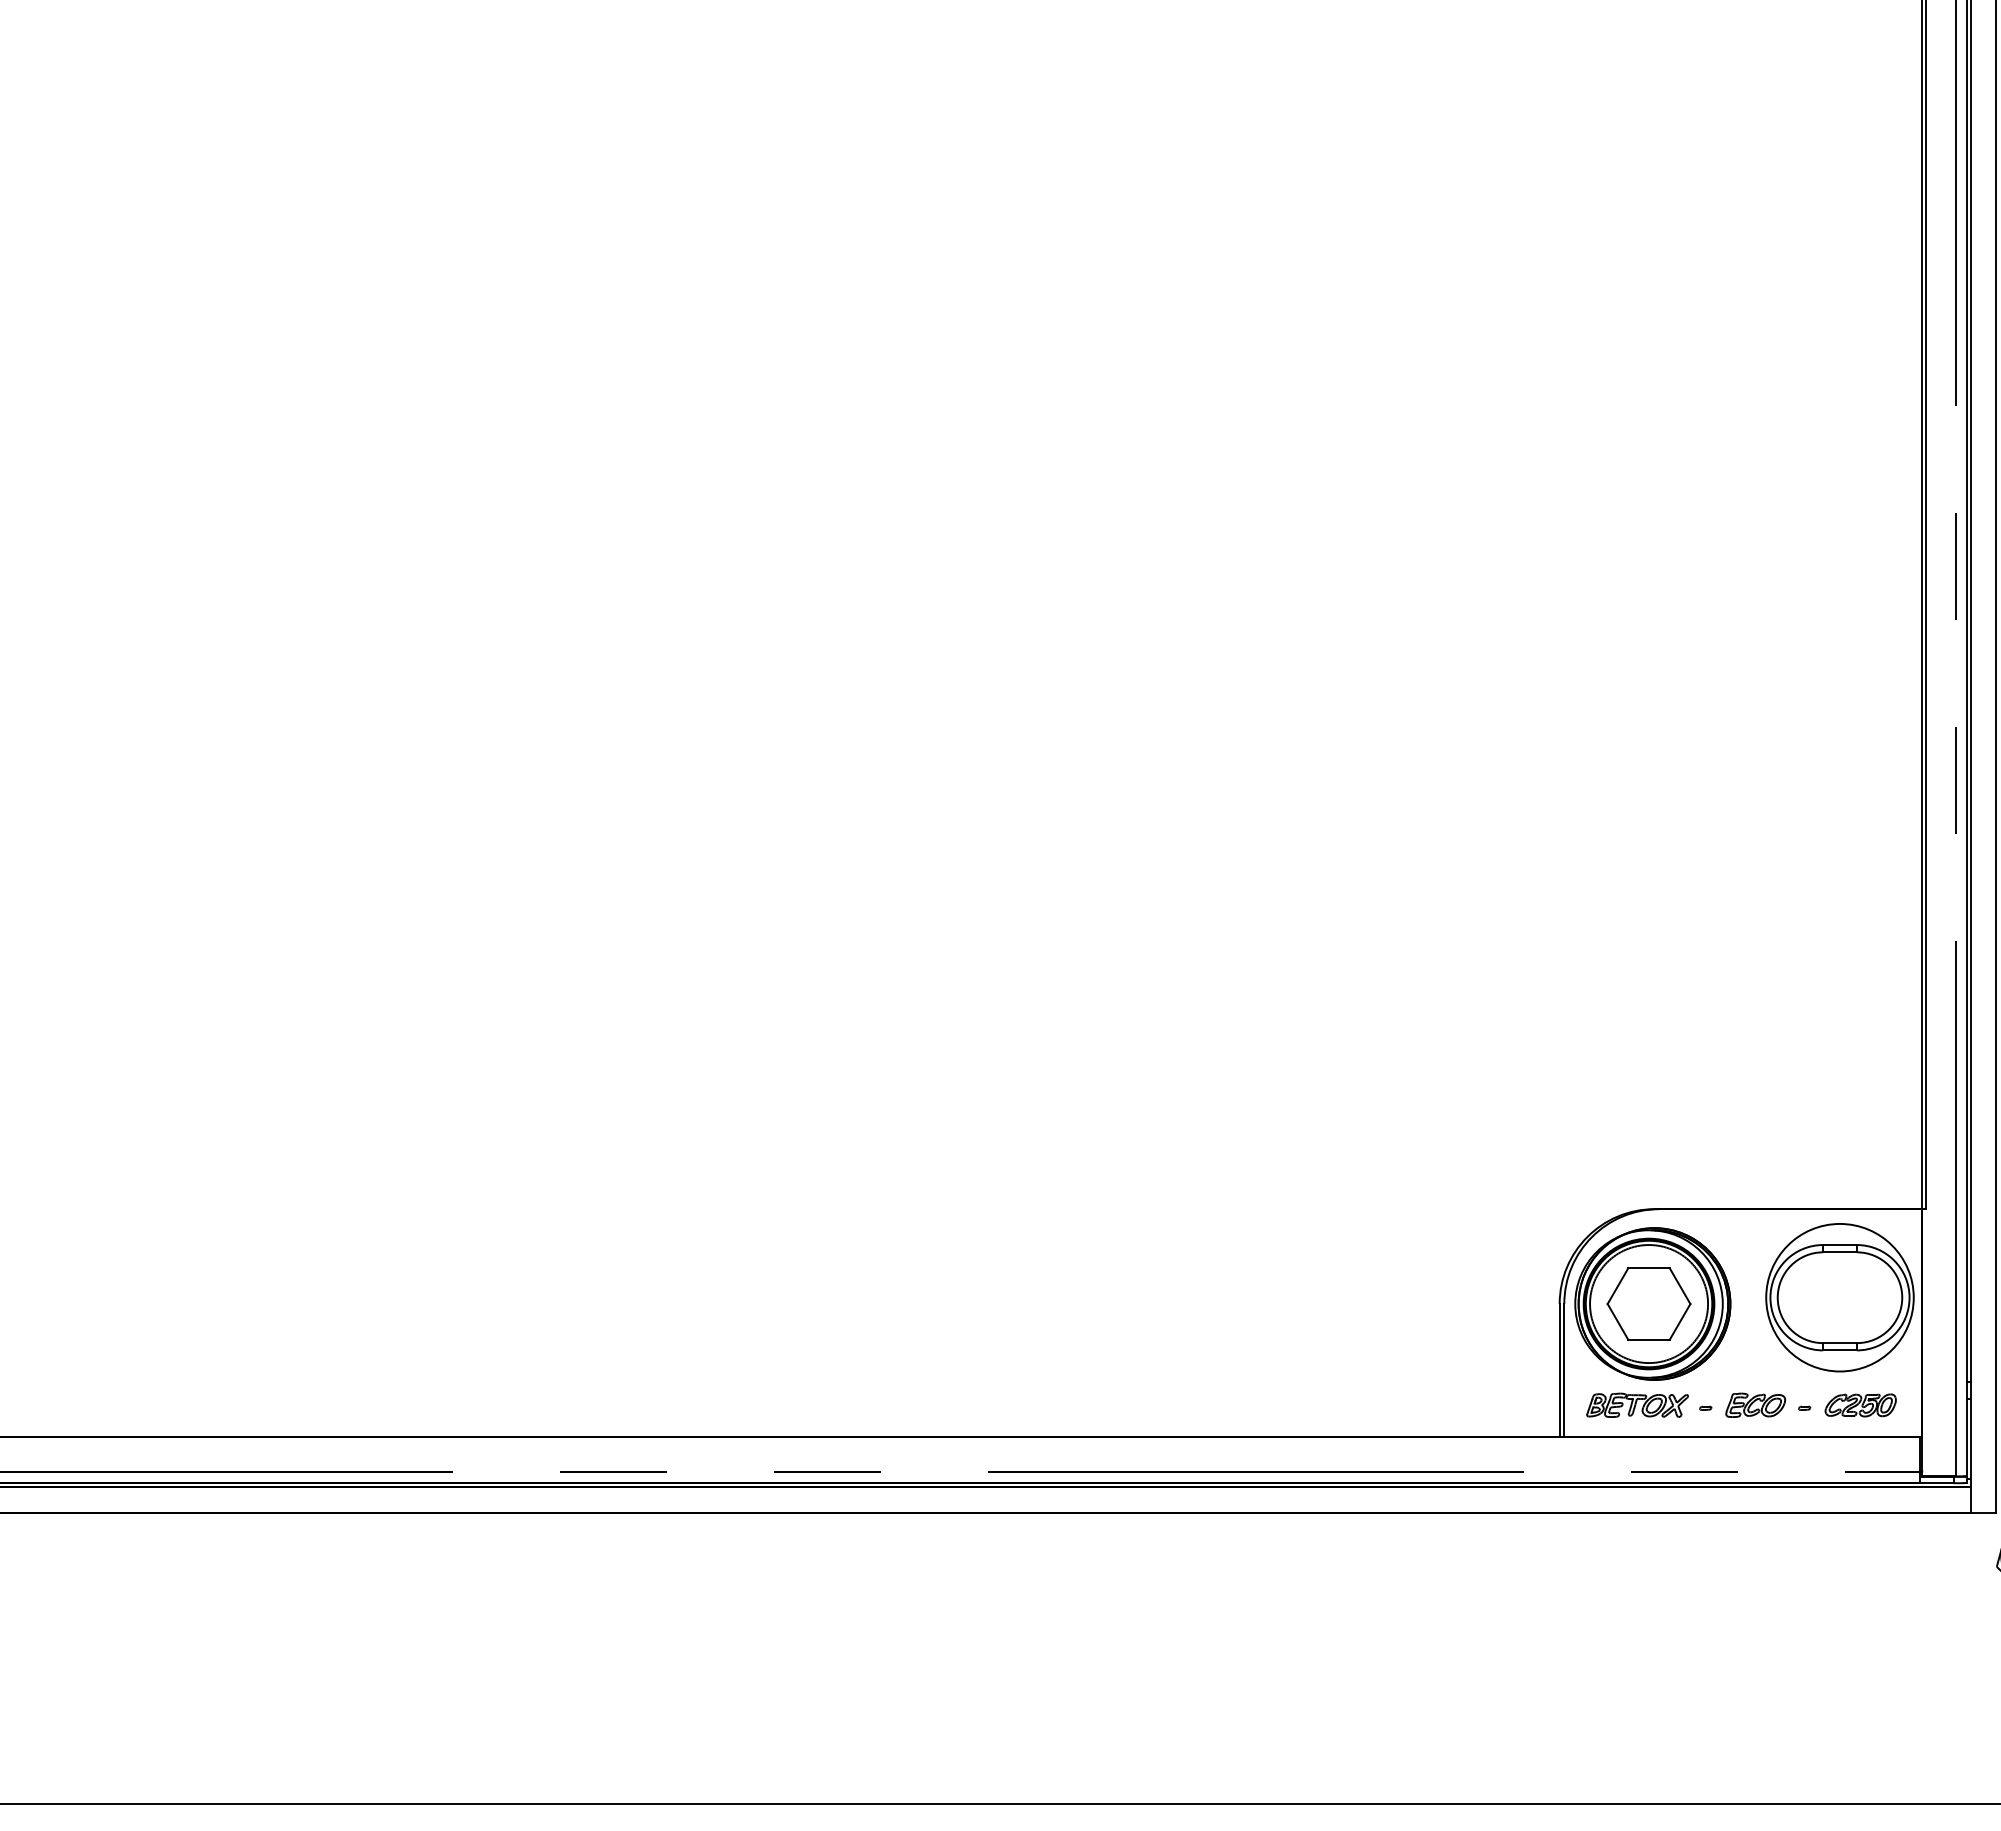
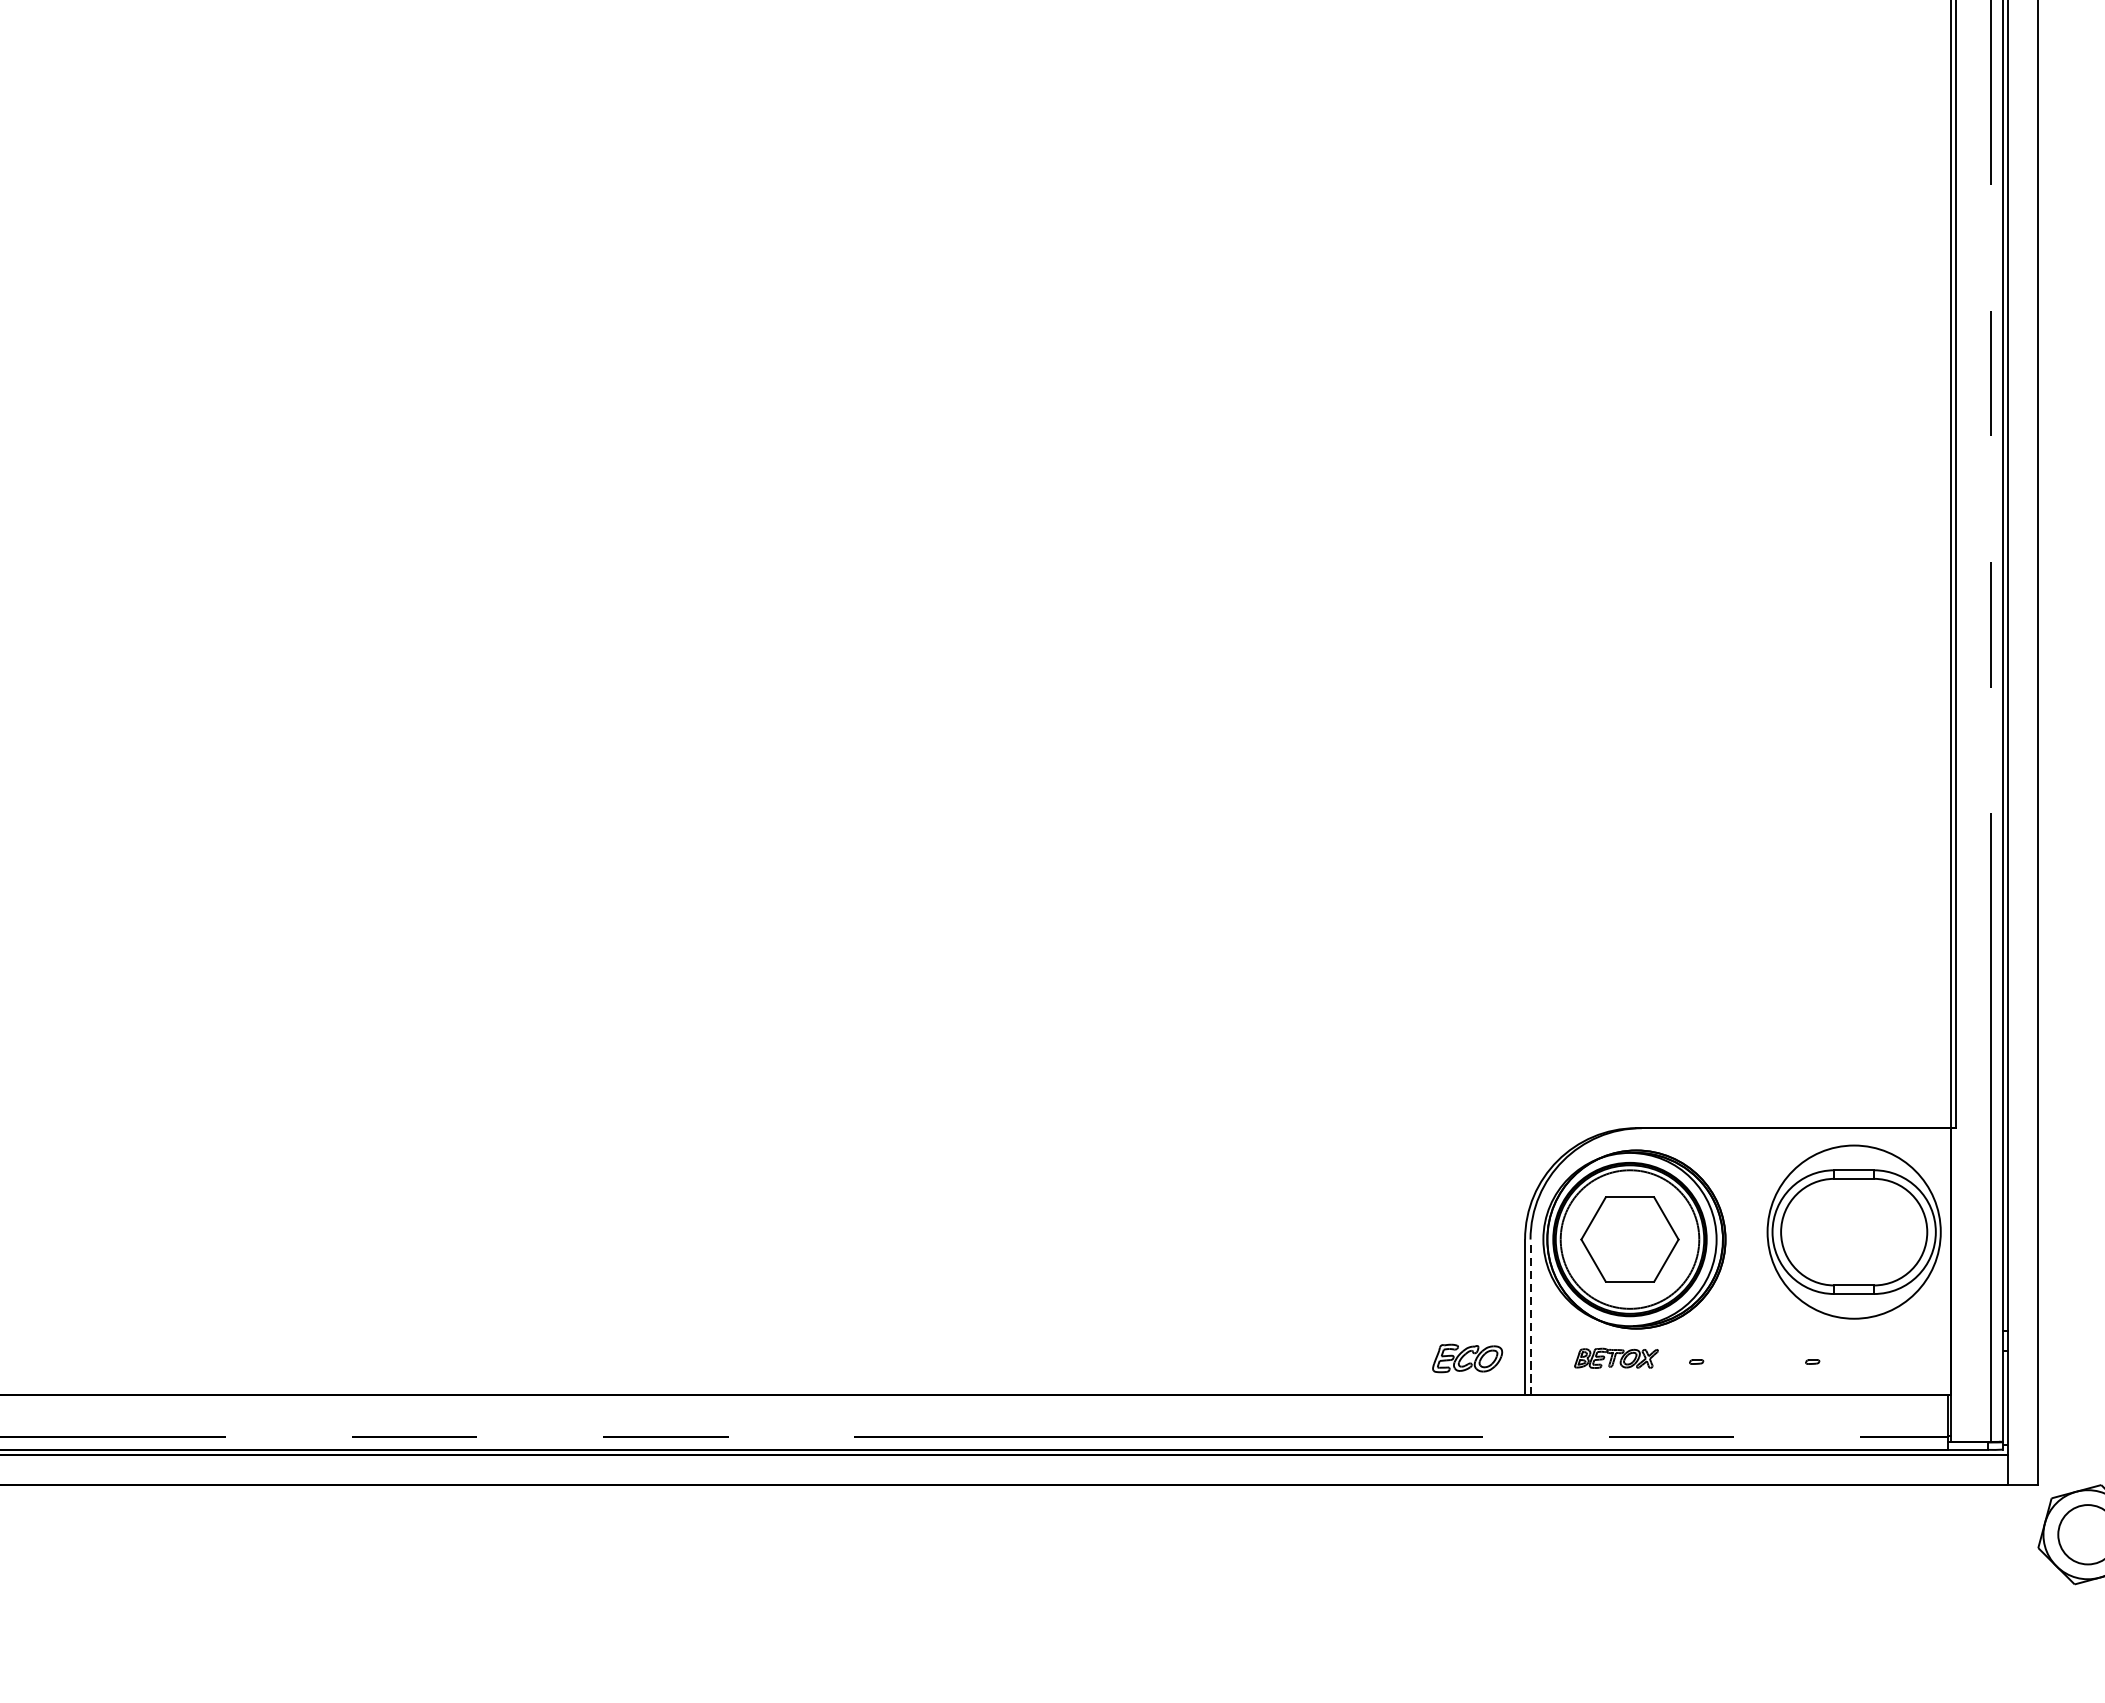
line: (1564, 1369) -> (1530, 1316), solid -> dashed
part: (1637, 1404) -> (1616, 1357), size x0.7
part: (1755, 1404) -> (1467, 1357), moved
part: (1860, 1405) -> (1878, 1358), removed

